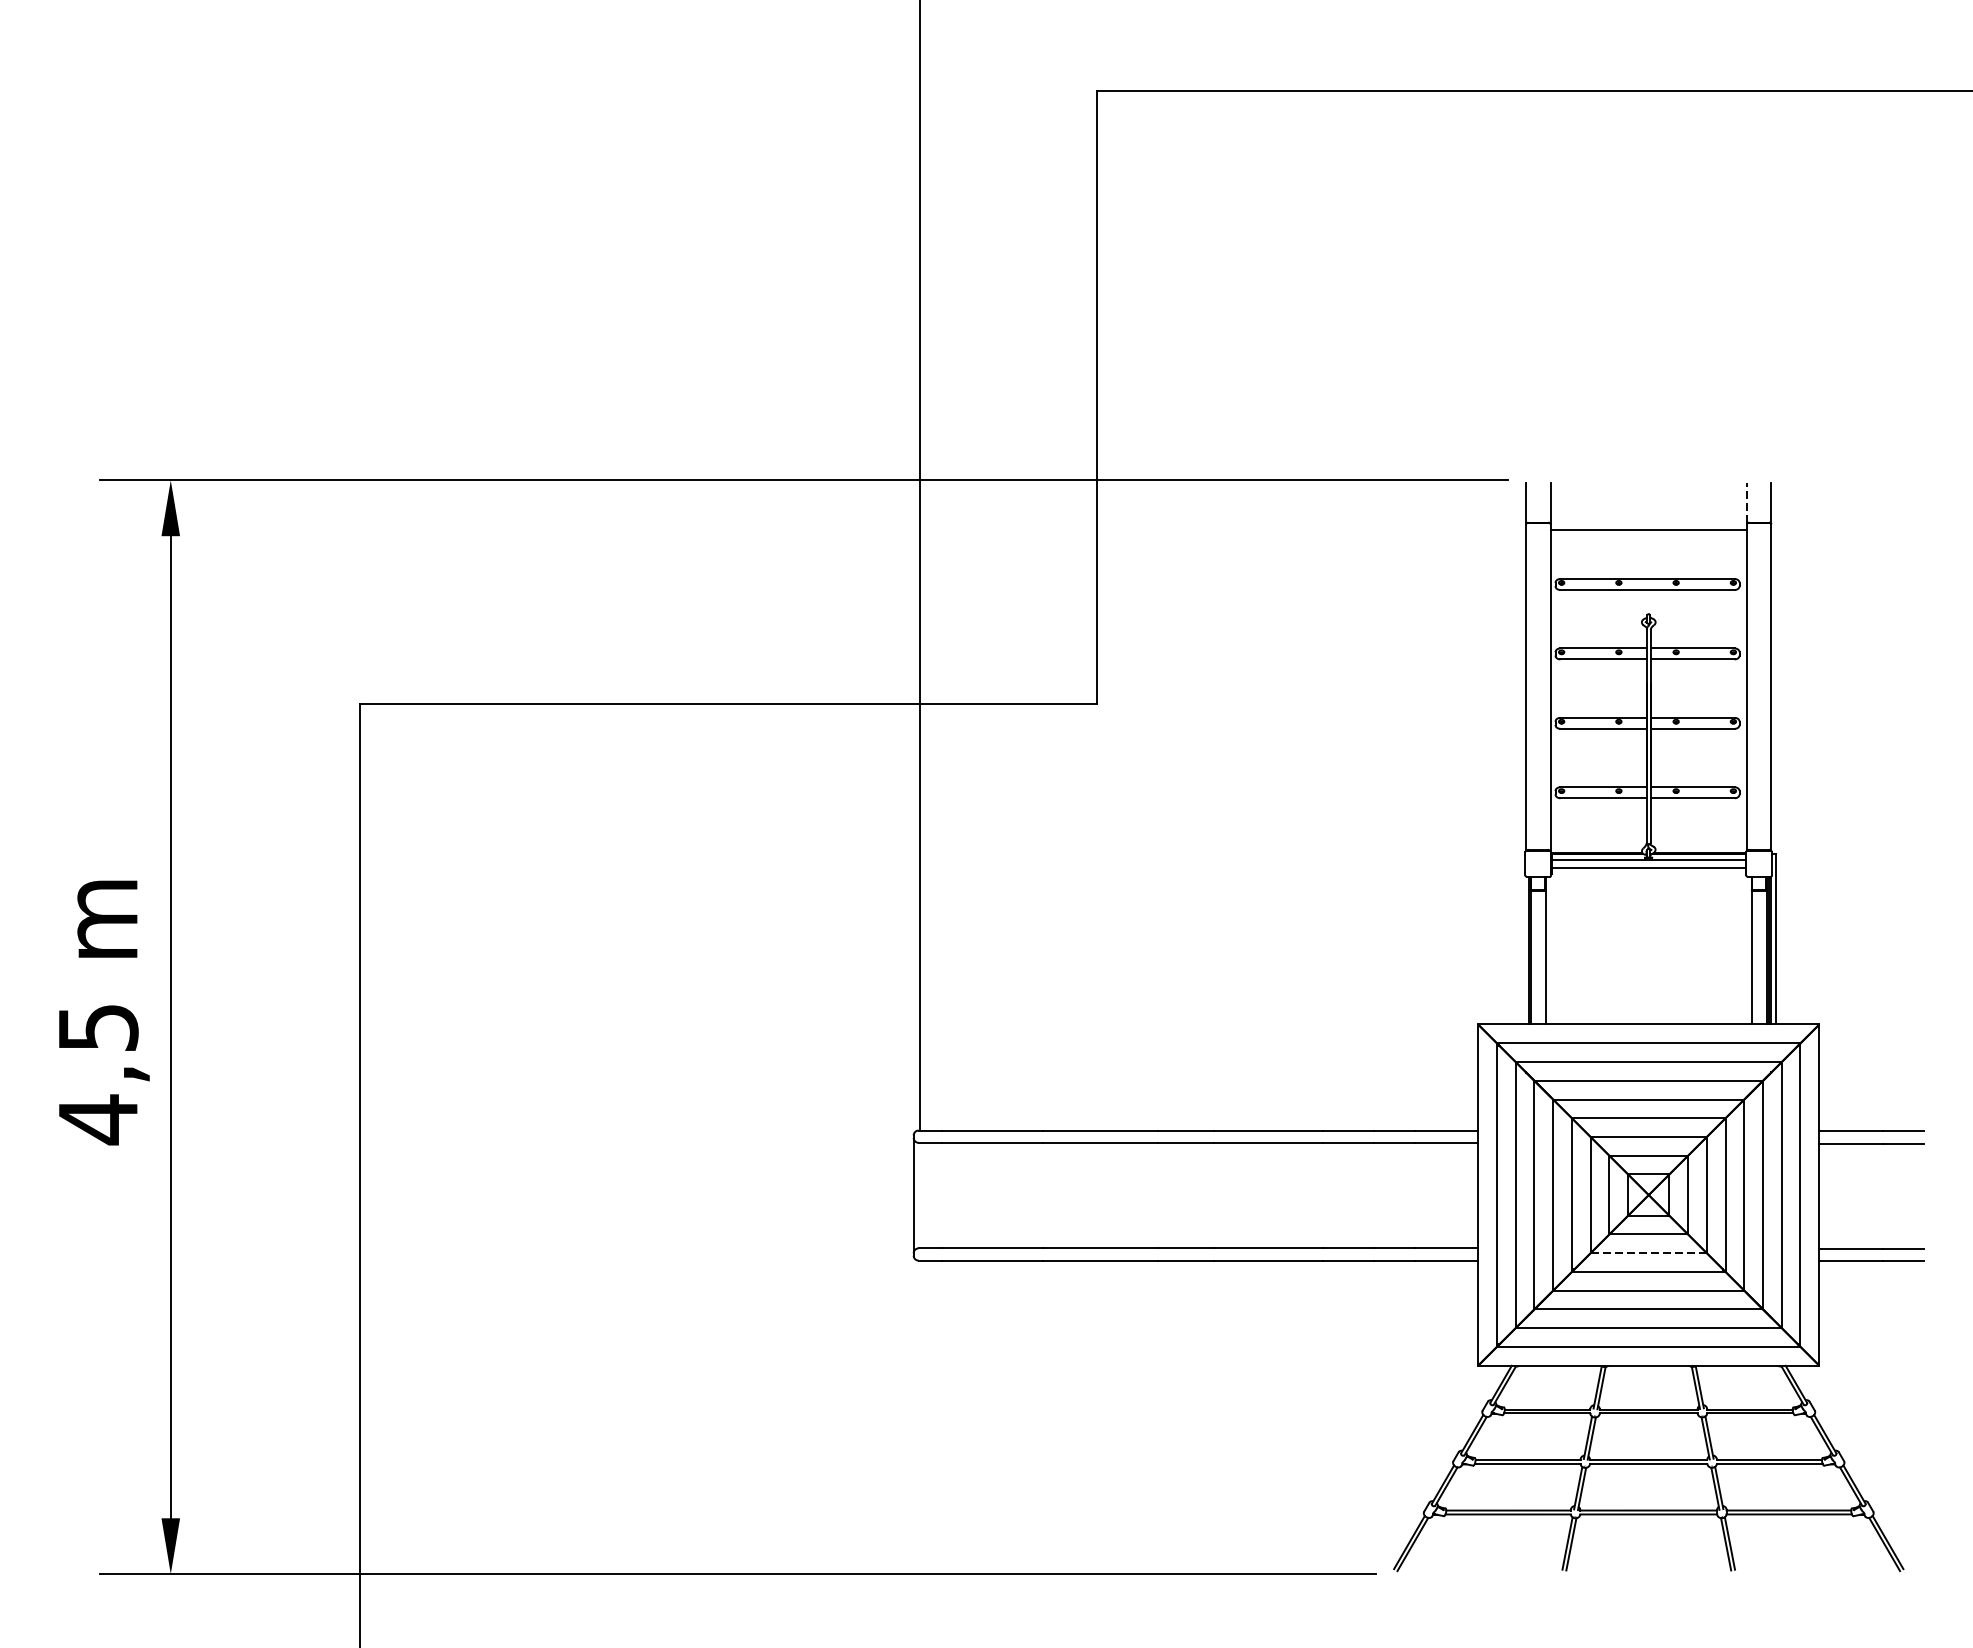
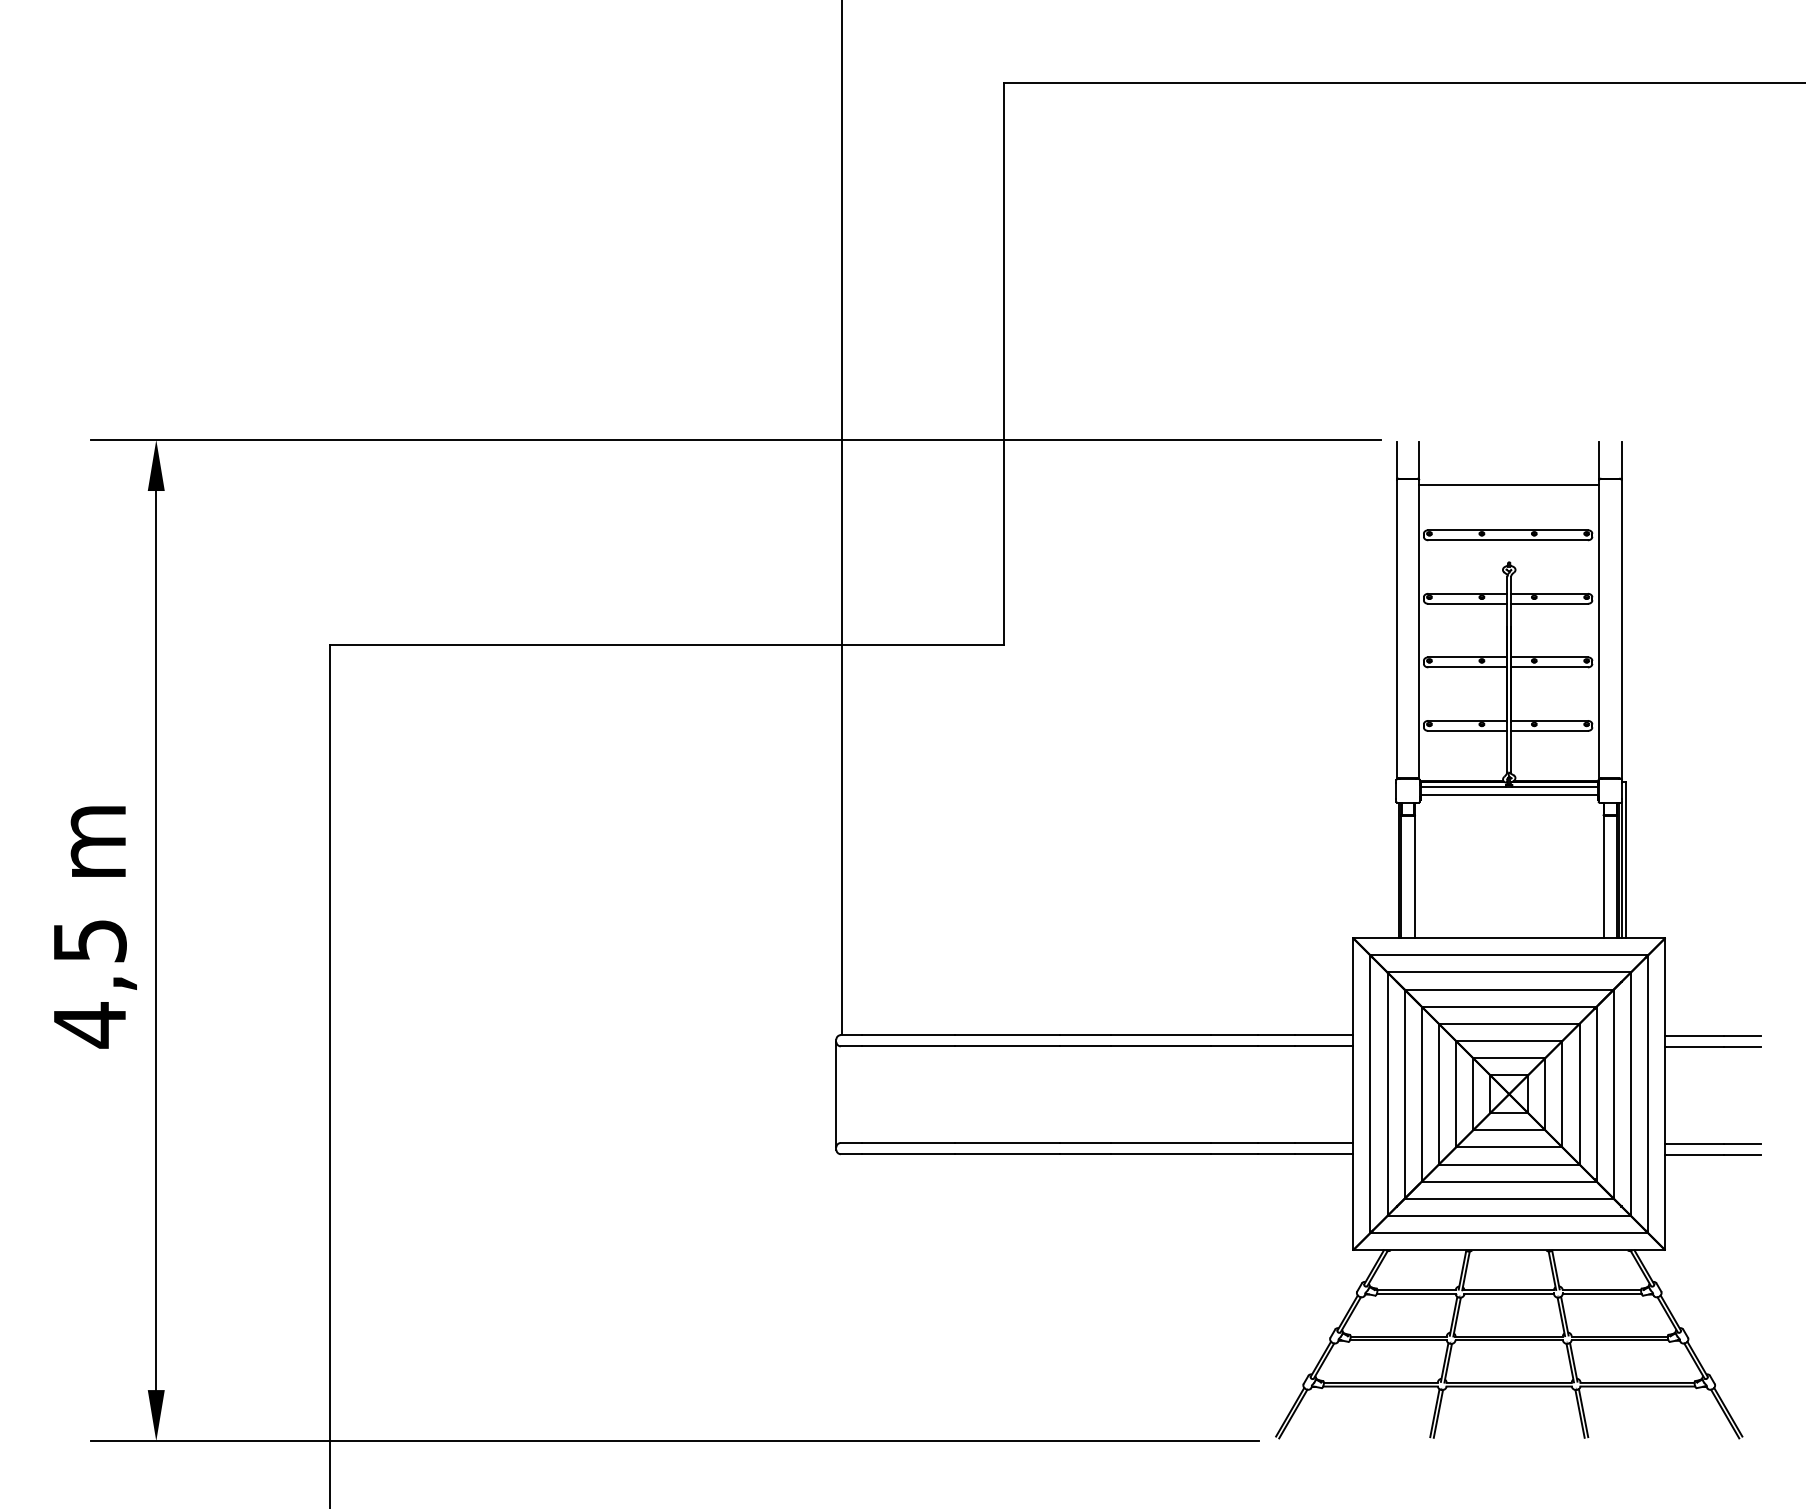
line: (1747, 501) -> (1599, 459), dashed -> solid
line: (1647, 1253) -> (1508, 1147), dashed -> solid

